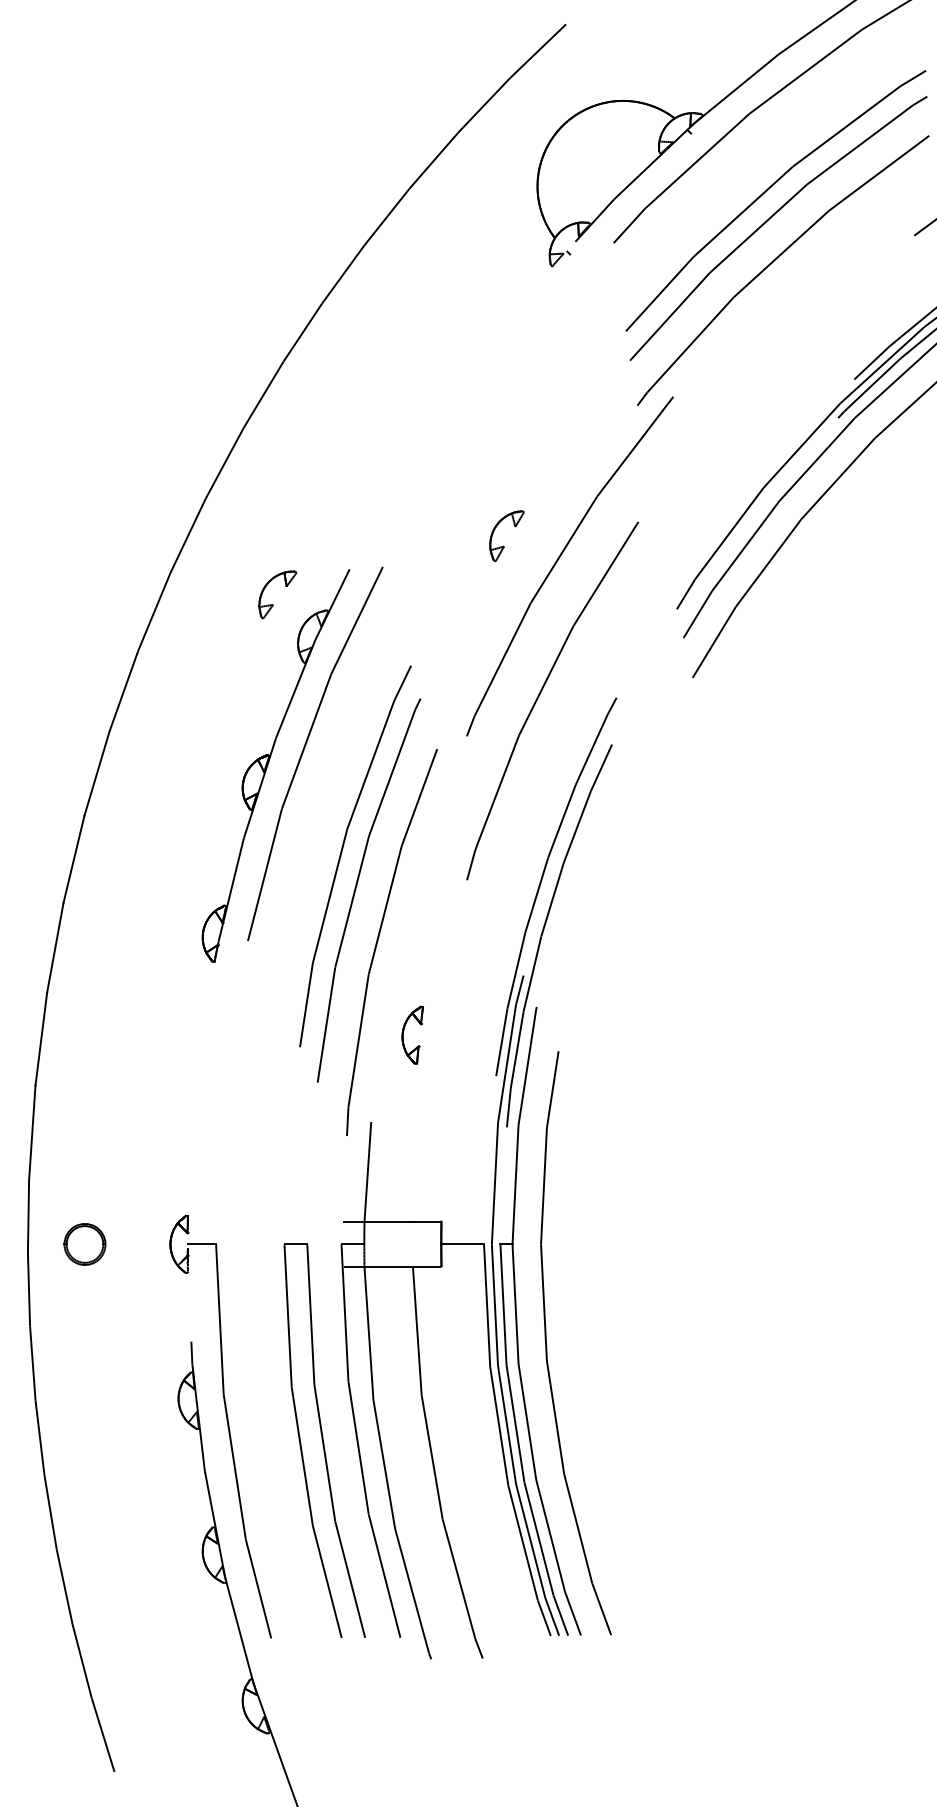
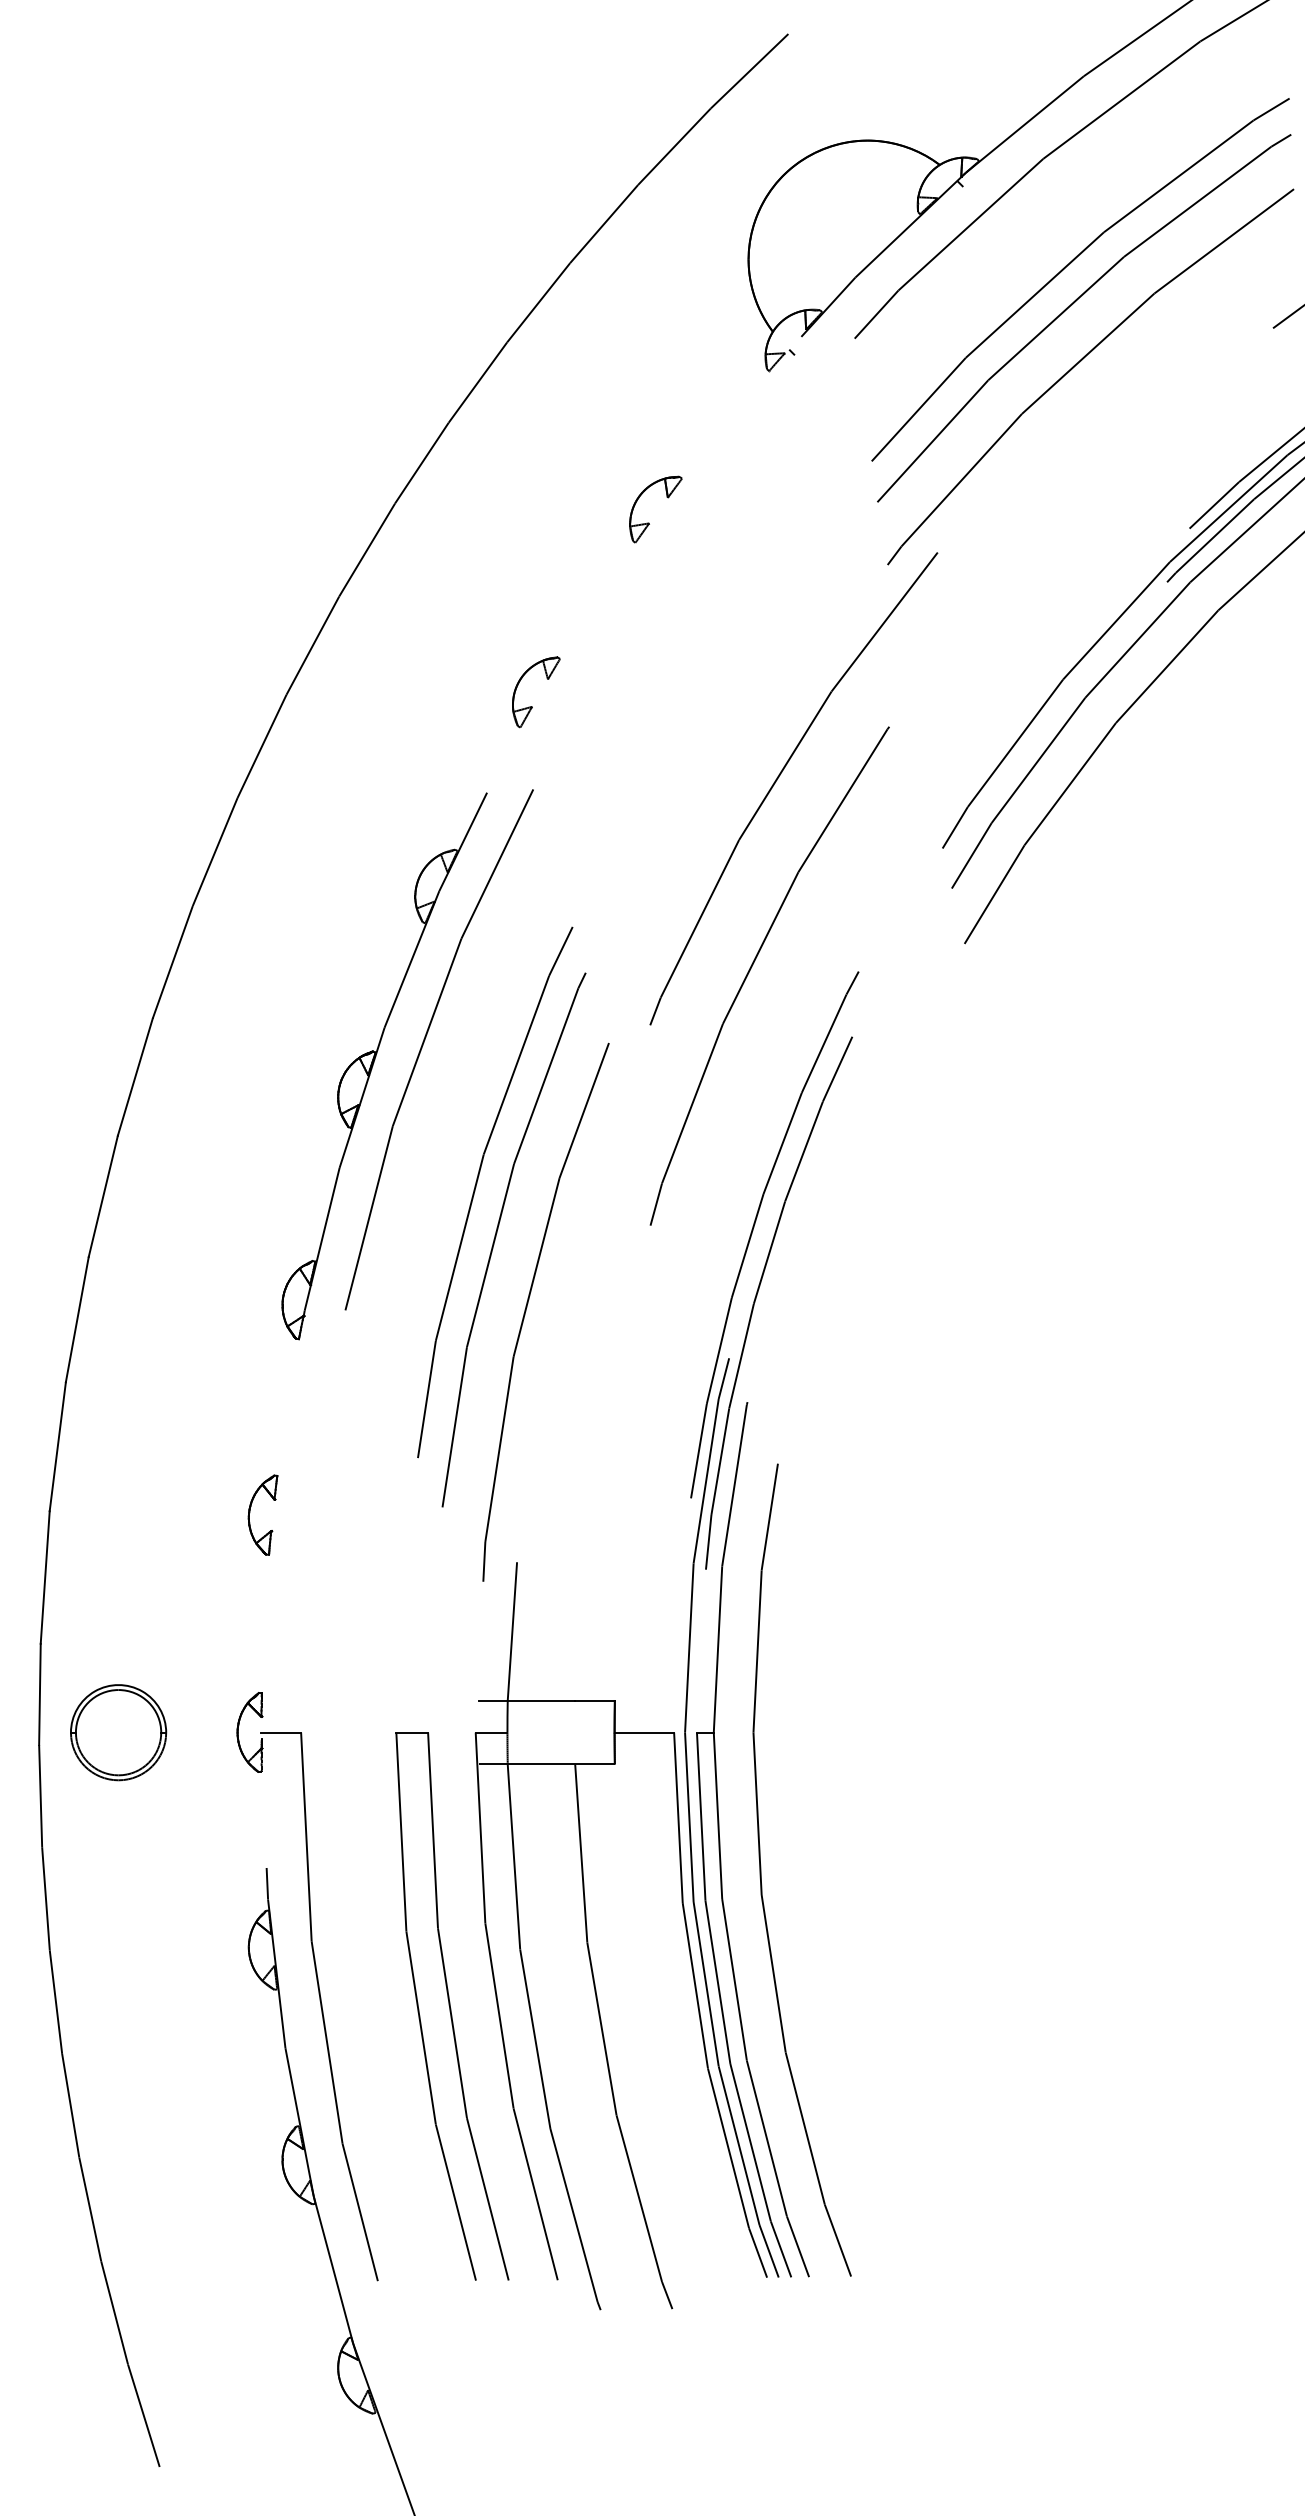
part: (503, 545) -> (531, 705), moved
part: (273, 604) -> (649, 522), moved
part: (404, 1030) -> (251, 1508), moved
part: (84, 1244) -> (117, 1732), size x1.67

